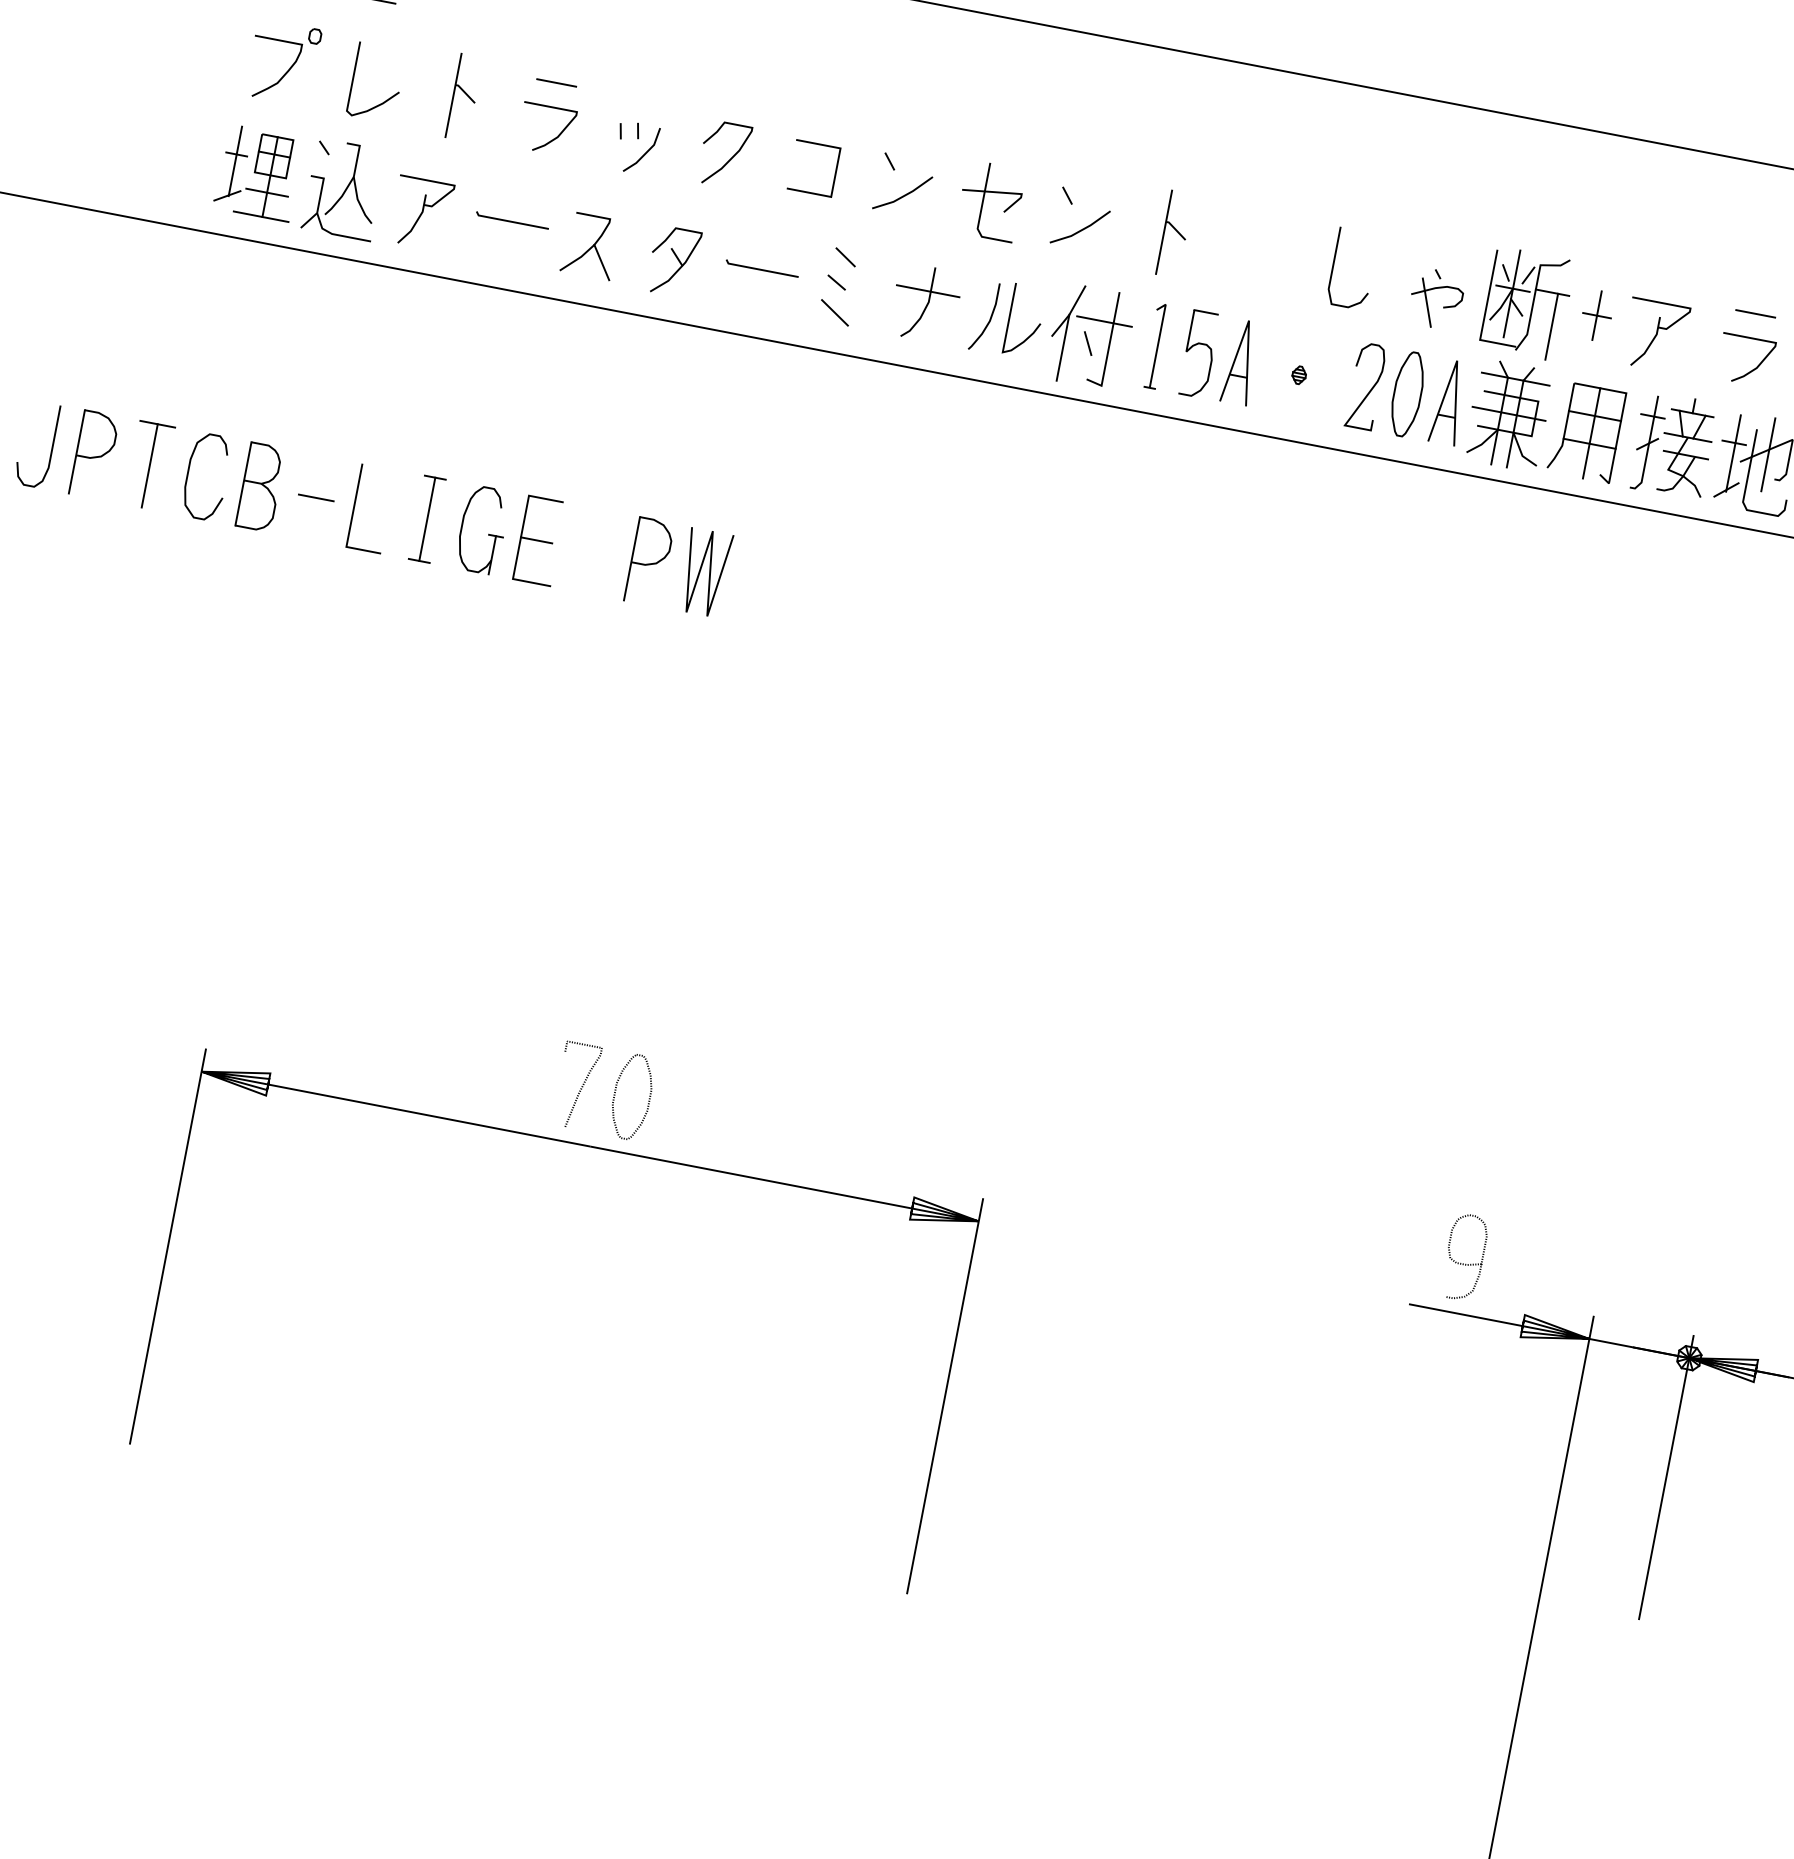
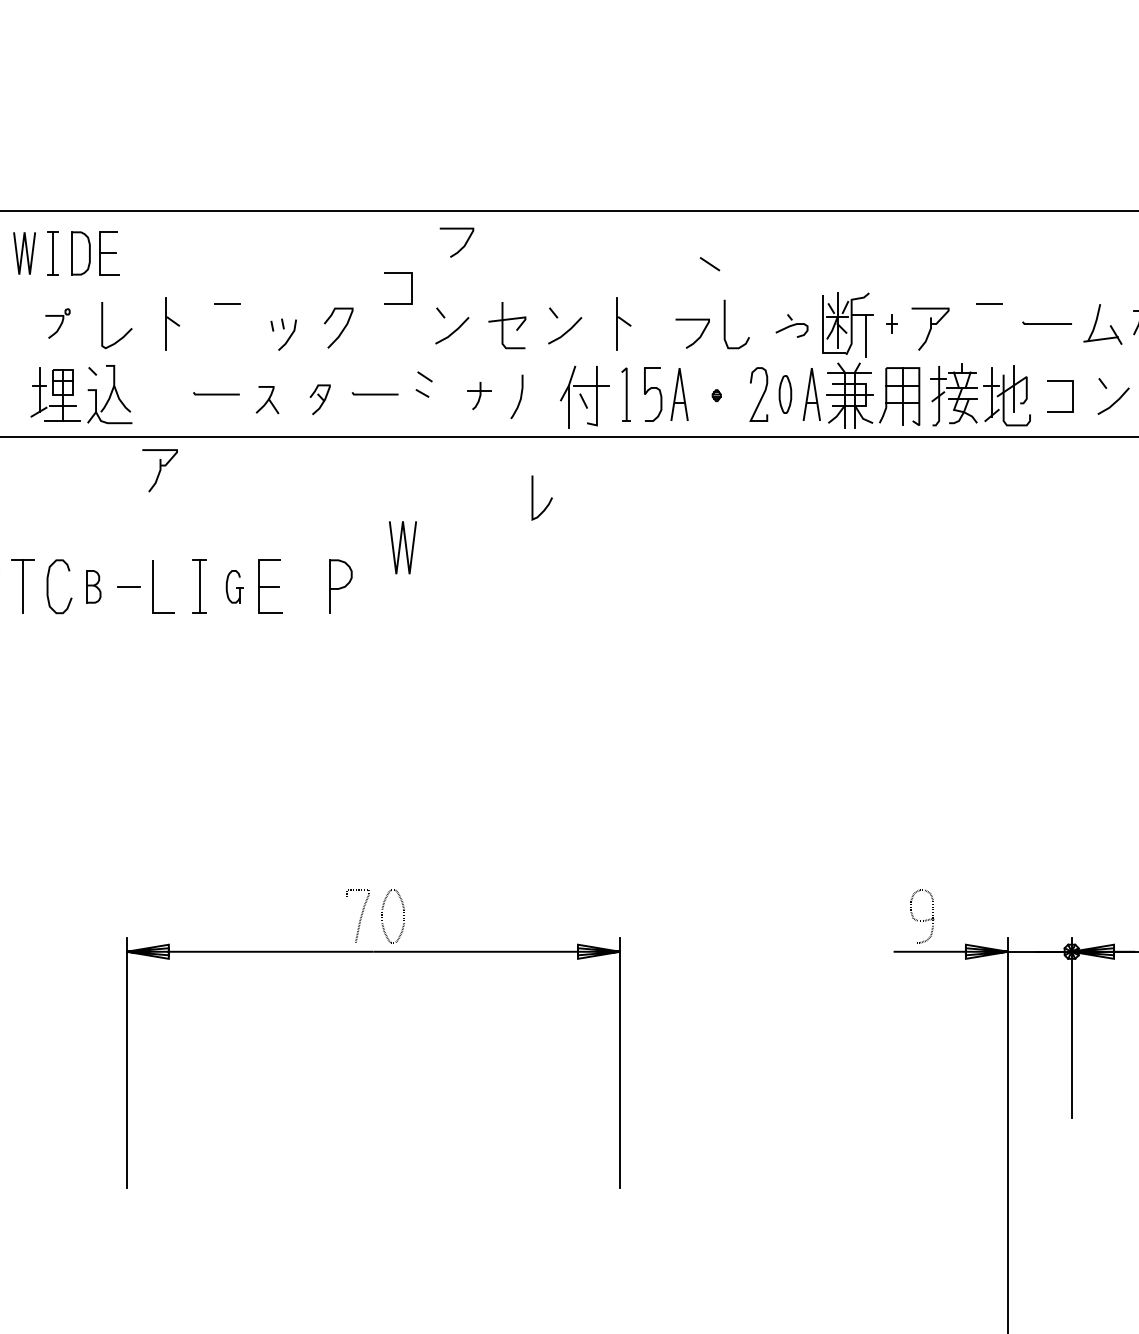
part: (283, 61) -> (57, 323), size x0.6
curve: (552, 138) -> (461, 247), moved
line: (834, 172) -> (411, 288), moved
part: (420, 212) -> (159, 470), moved
part: (590, 245) -> (267, 399), size x0.7
part: (672, 260) -> (319, 399), size x0.7
line: (1427, 301) -> (786, 335), removed
part: (925, 303) -> (479, 395), size x0.6
line: (834, 313) -> (709, 264), moved
part: (1596, 314) -> (891, 323), size x0.6
curve: (1011, 317) -> (533, 497), moved
curve: (1752, 369) -> (697, 338), moved
part: (1407, 394) -> (785, 394), size x0.7
part: (260, 486) -> (93, 586), size x0.6
part: (482, 529) -> (234, 586), size x0.6
line: (701, 571) -> (400, 547), moved

